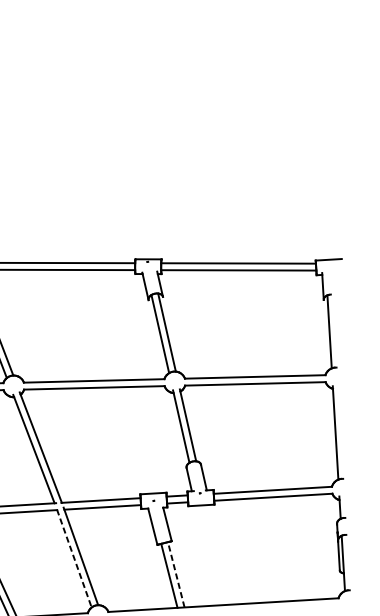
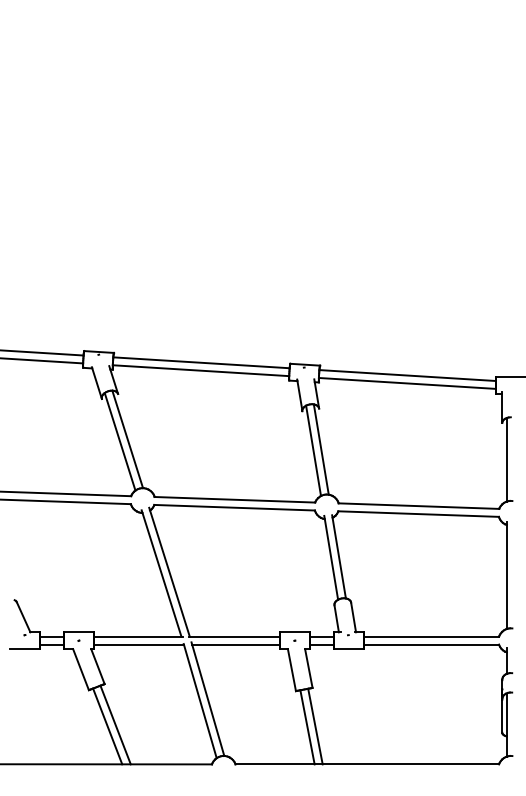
line: (74, 558) -> (200, 701), dashed -> solid
line: (176, 574) -> (315, 726), dashed -> solid

